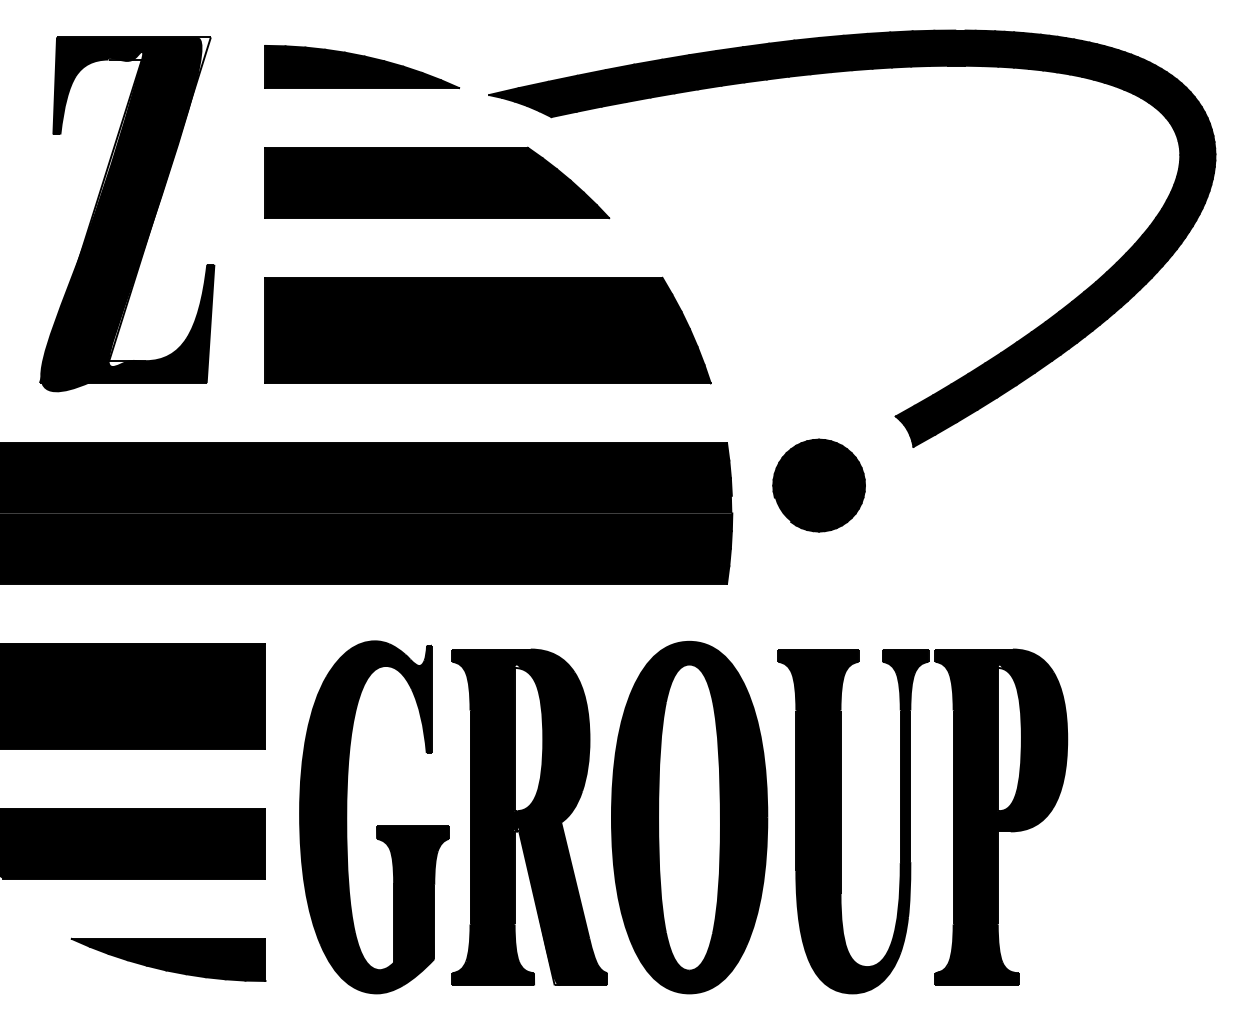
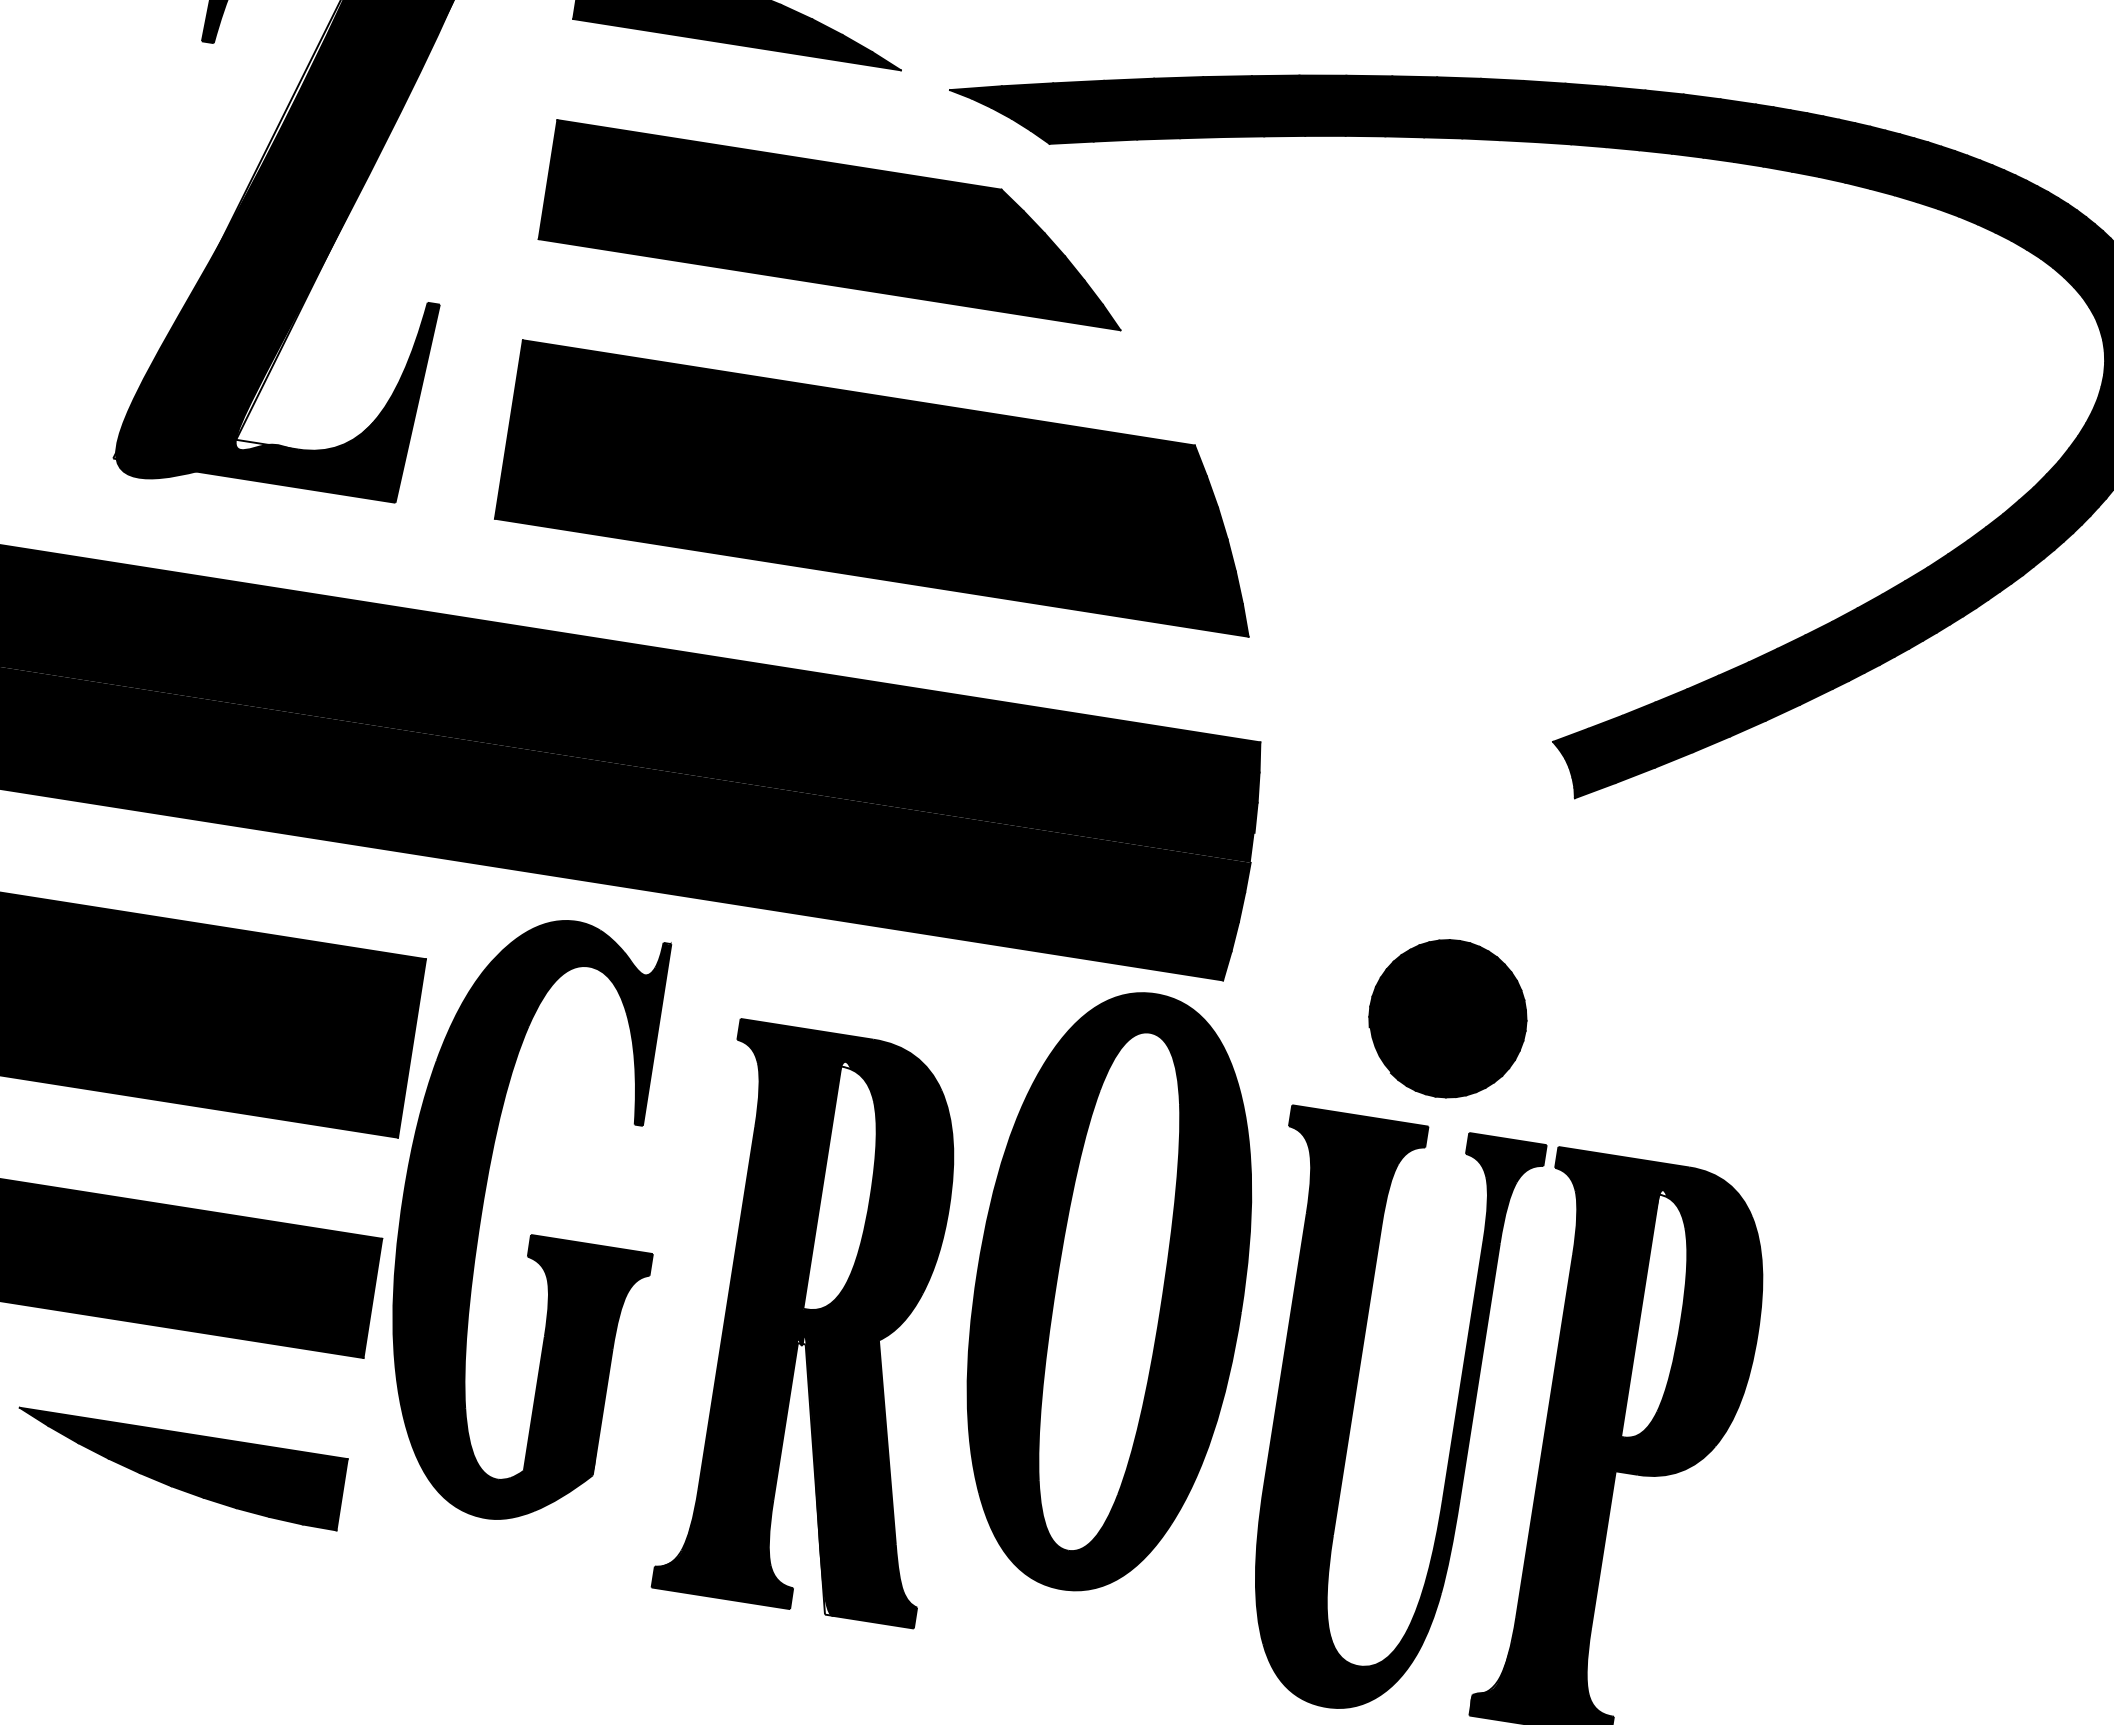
part: (818, 485) -> (1446, 1018), moved
part: (689, 817) -> (1109, 1291), moved
part: (377, 825) -> (532, 1234), moved

